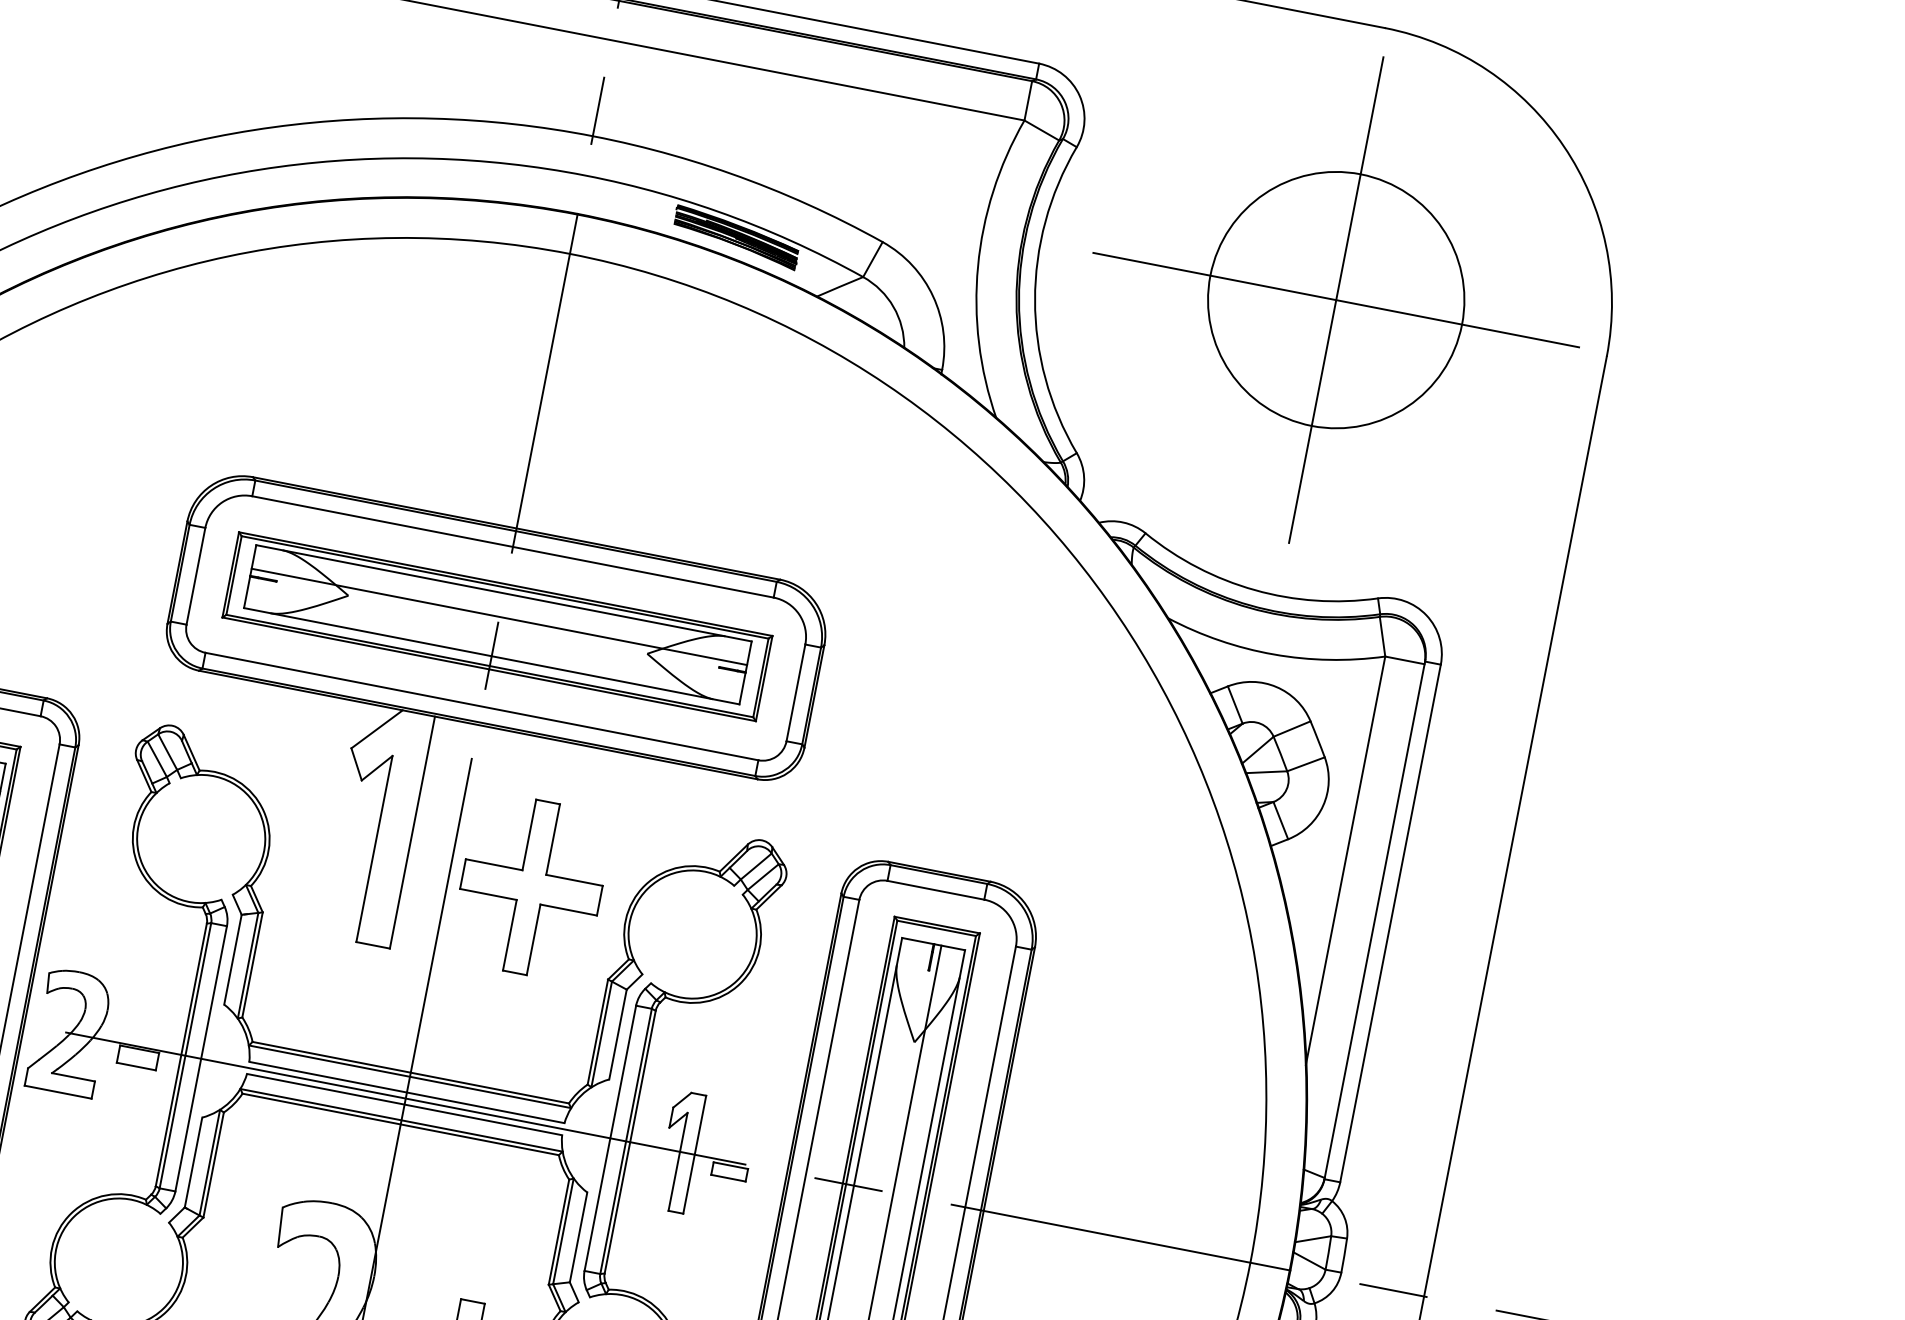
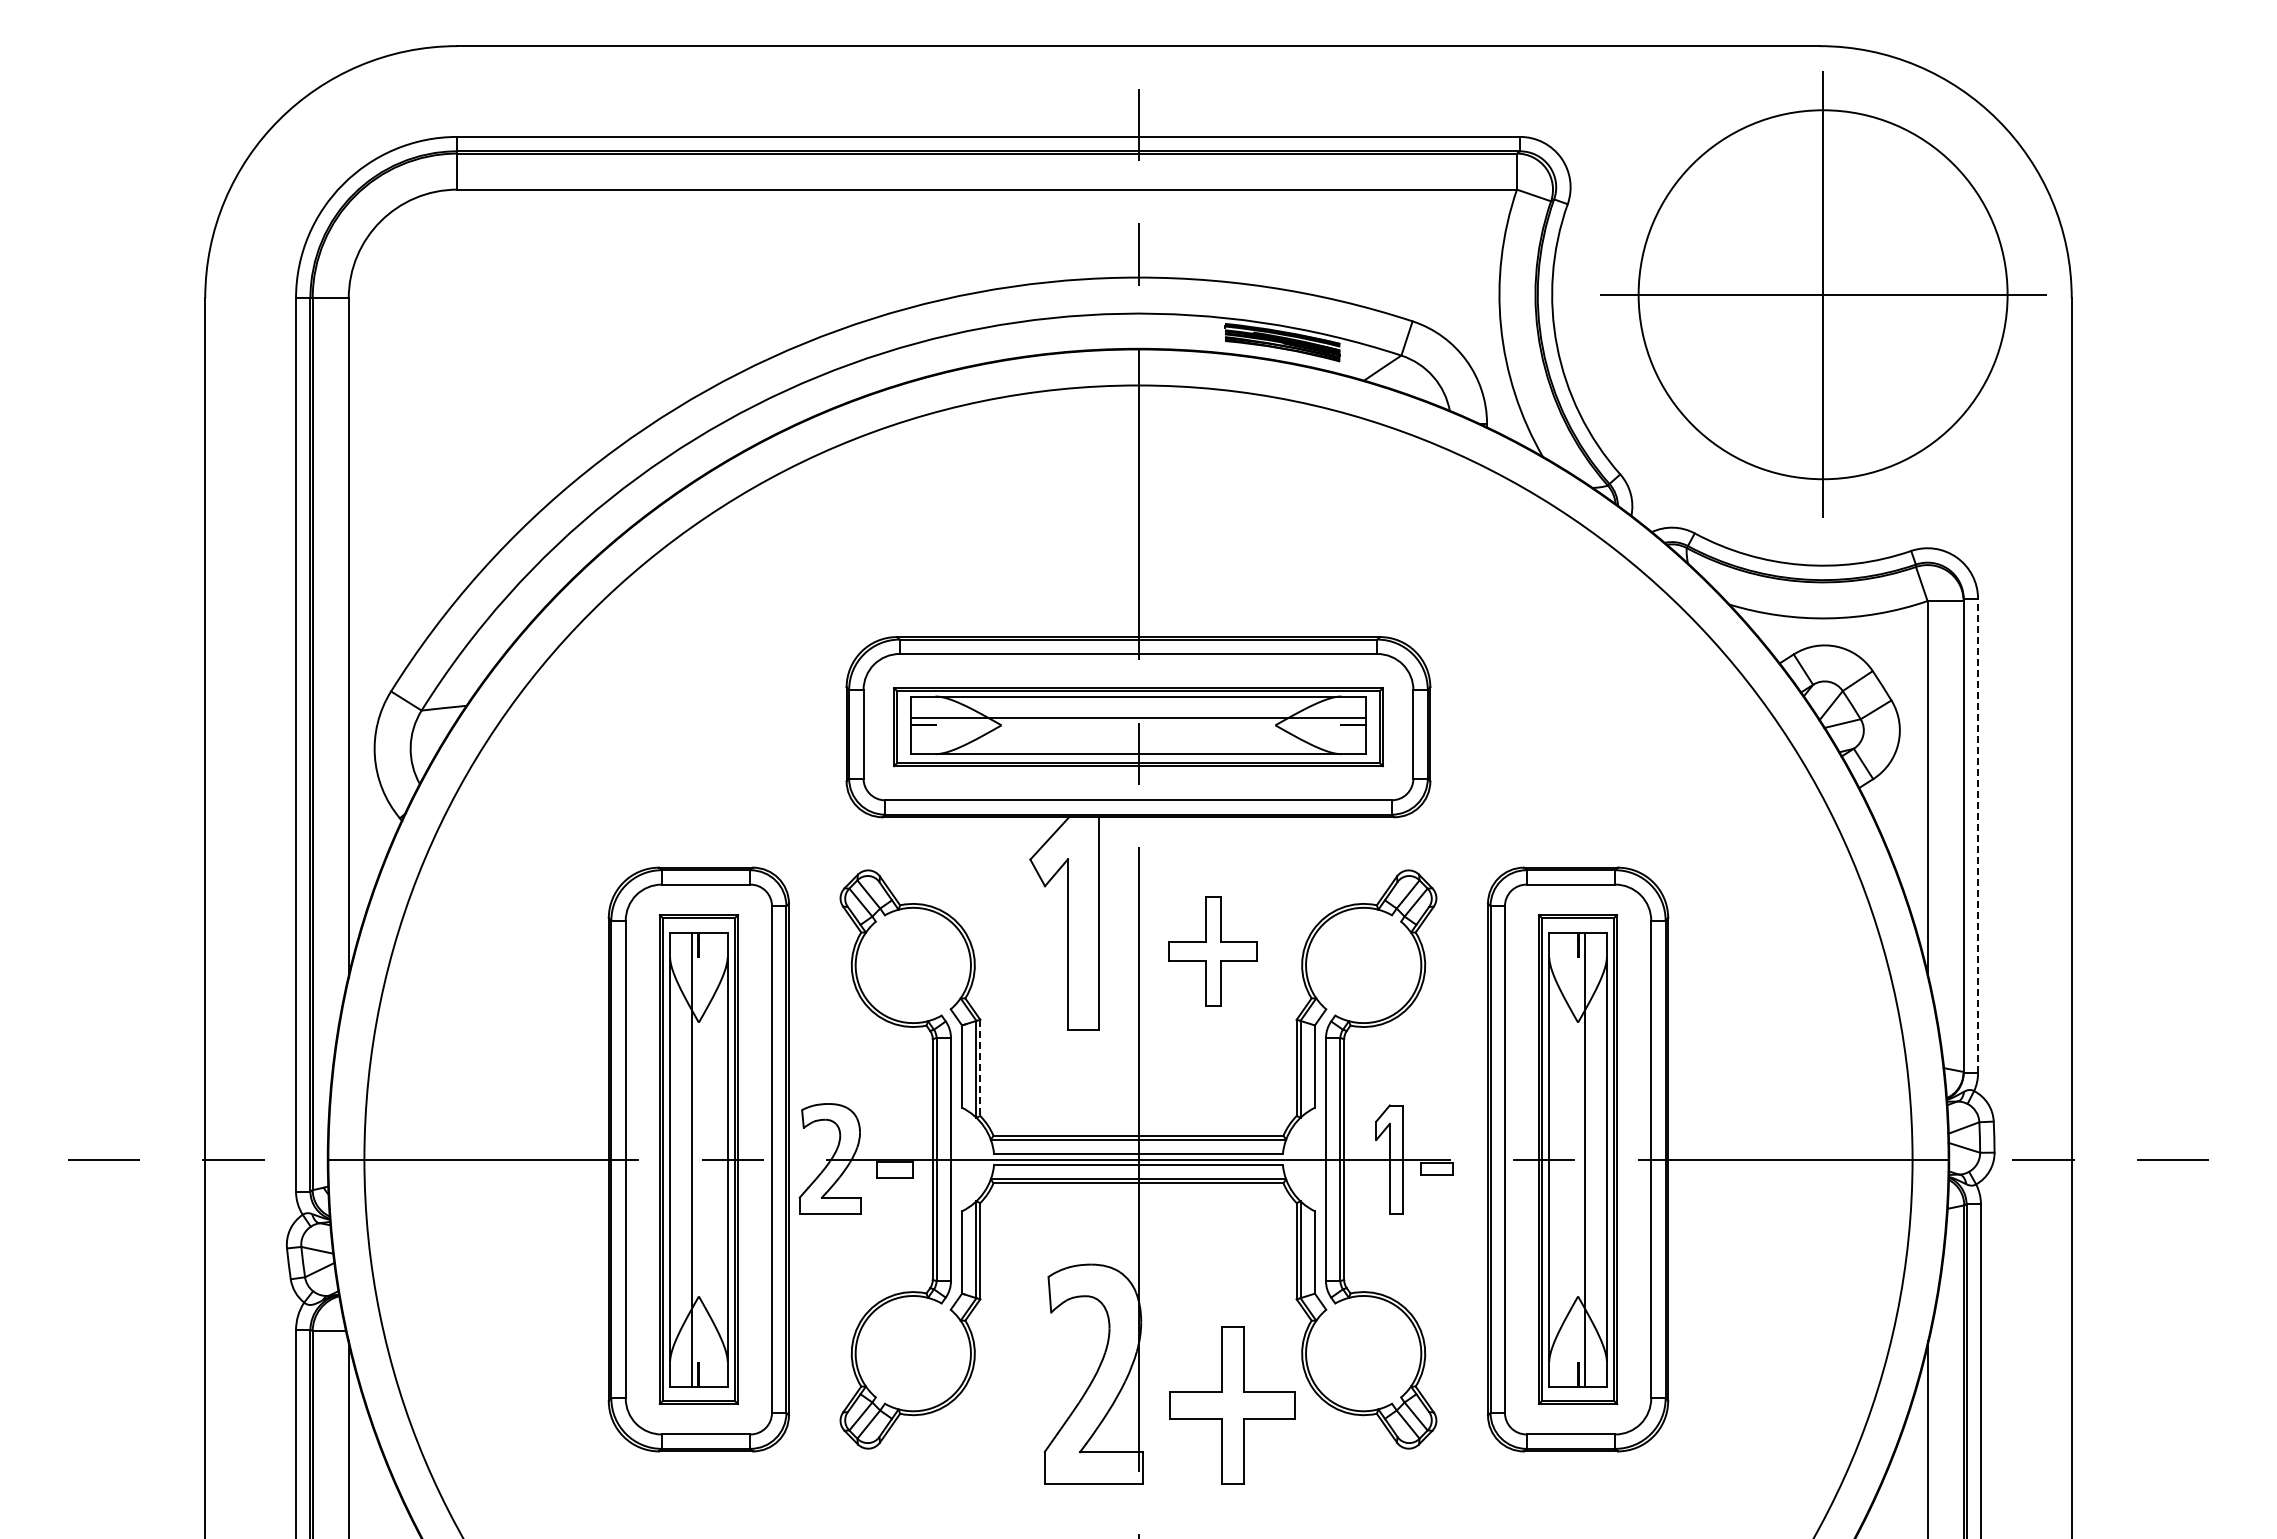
circle: (1335, 299) -> (1822, 294), size x1.6
part: (531, 887) -> (1213, 951), size x0.7
line: (1391, 923) -> (1978, 835), solid -> dashed
line: (252, 965) -> (980, 1068), solid -> dashed

